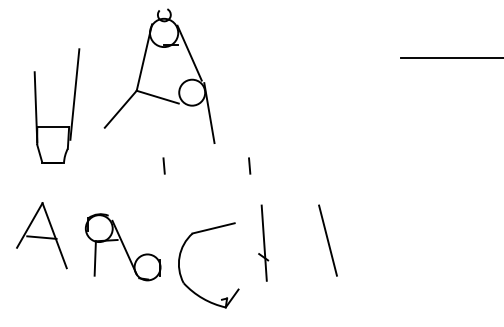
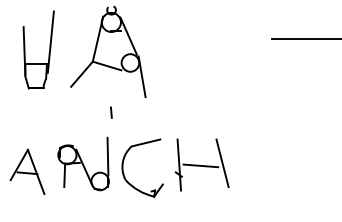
part: (71, 111) -> (48, 53), moved
line: (249, 165) -> (169, 112), removed
line: (158, 229) -> (107, 155), added
part: (41, 235) -> (27, 171), moved
line: (295, 243) -> (200, 165), added
part: (181, 273) -> (124, 173), moved

